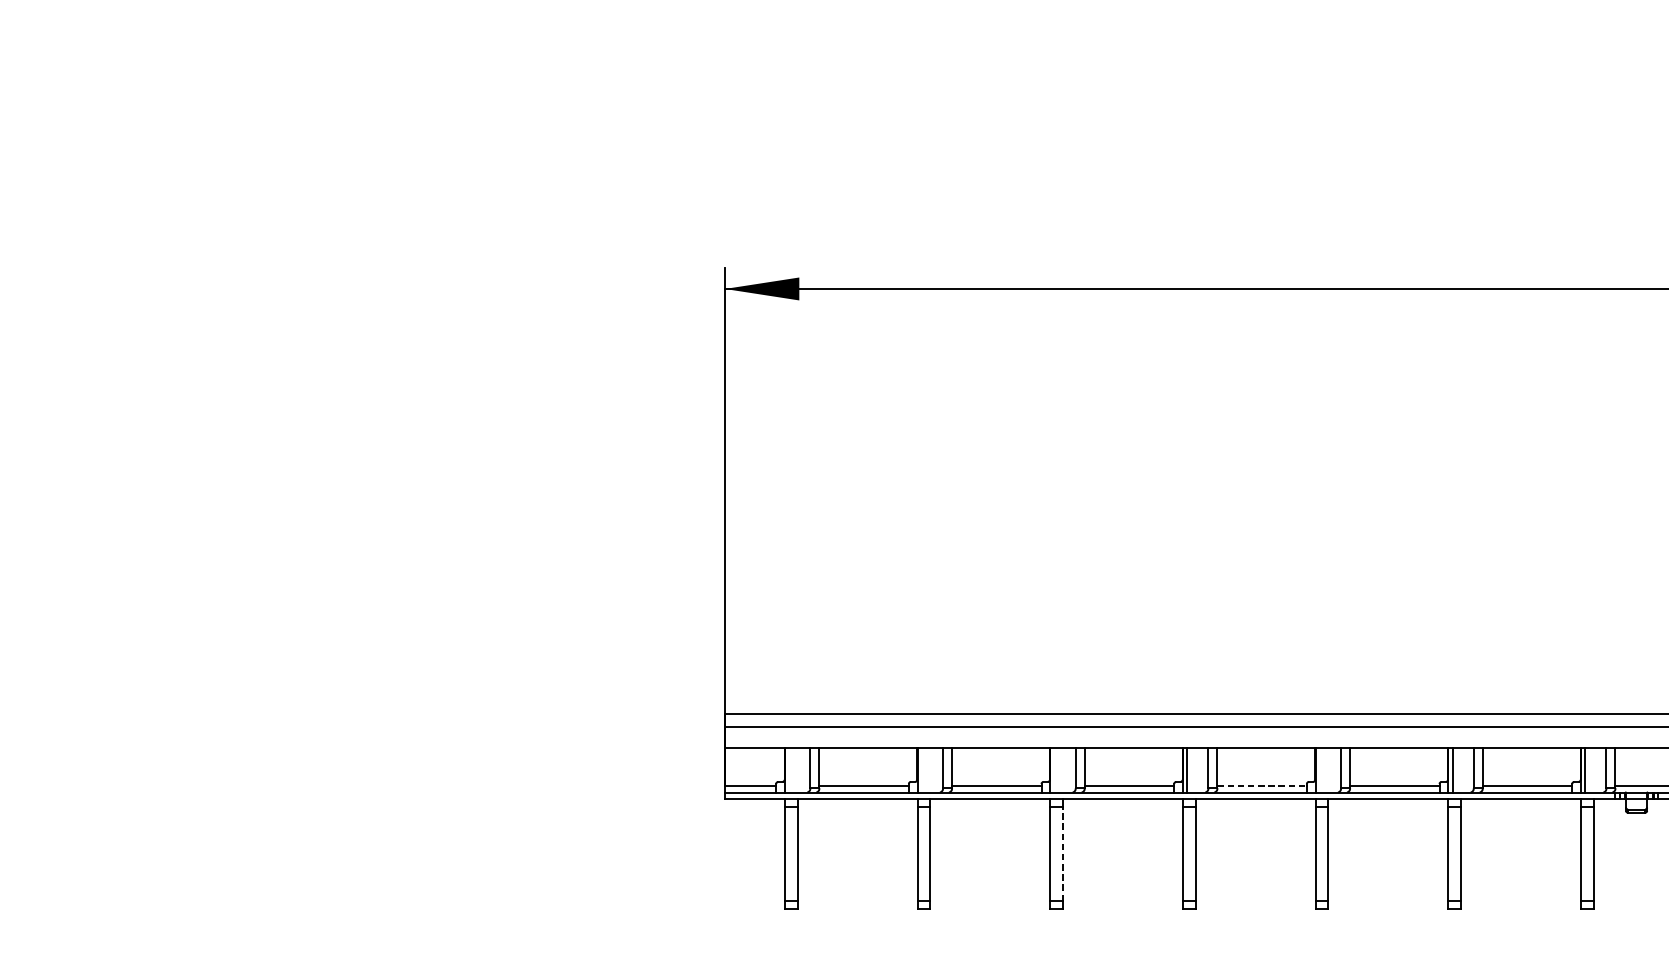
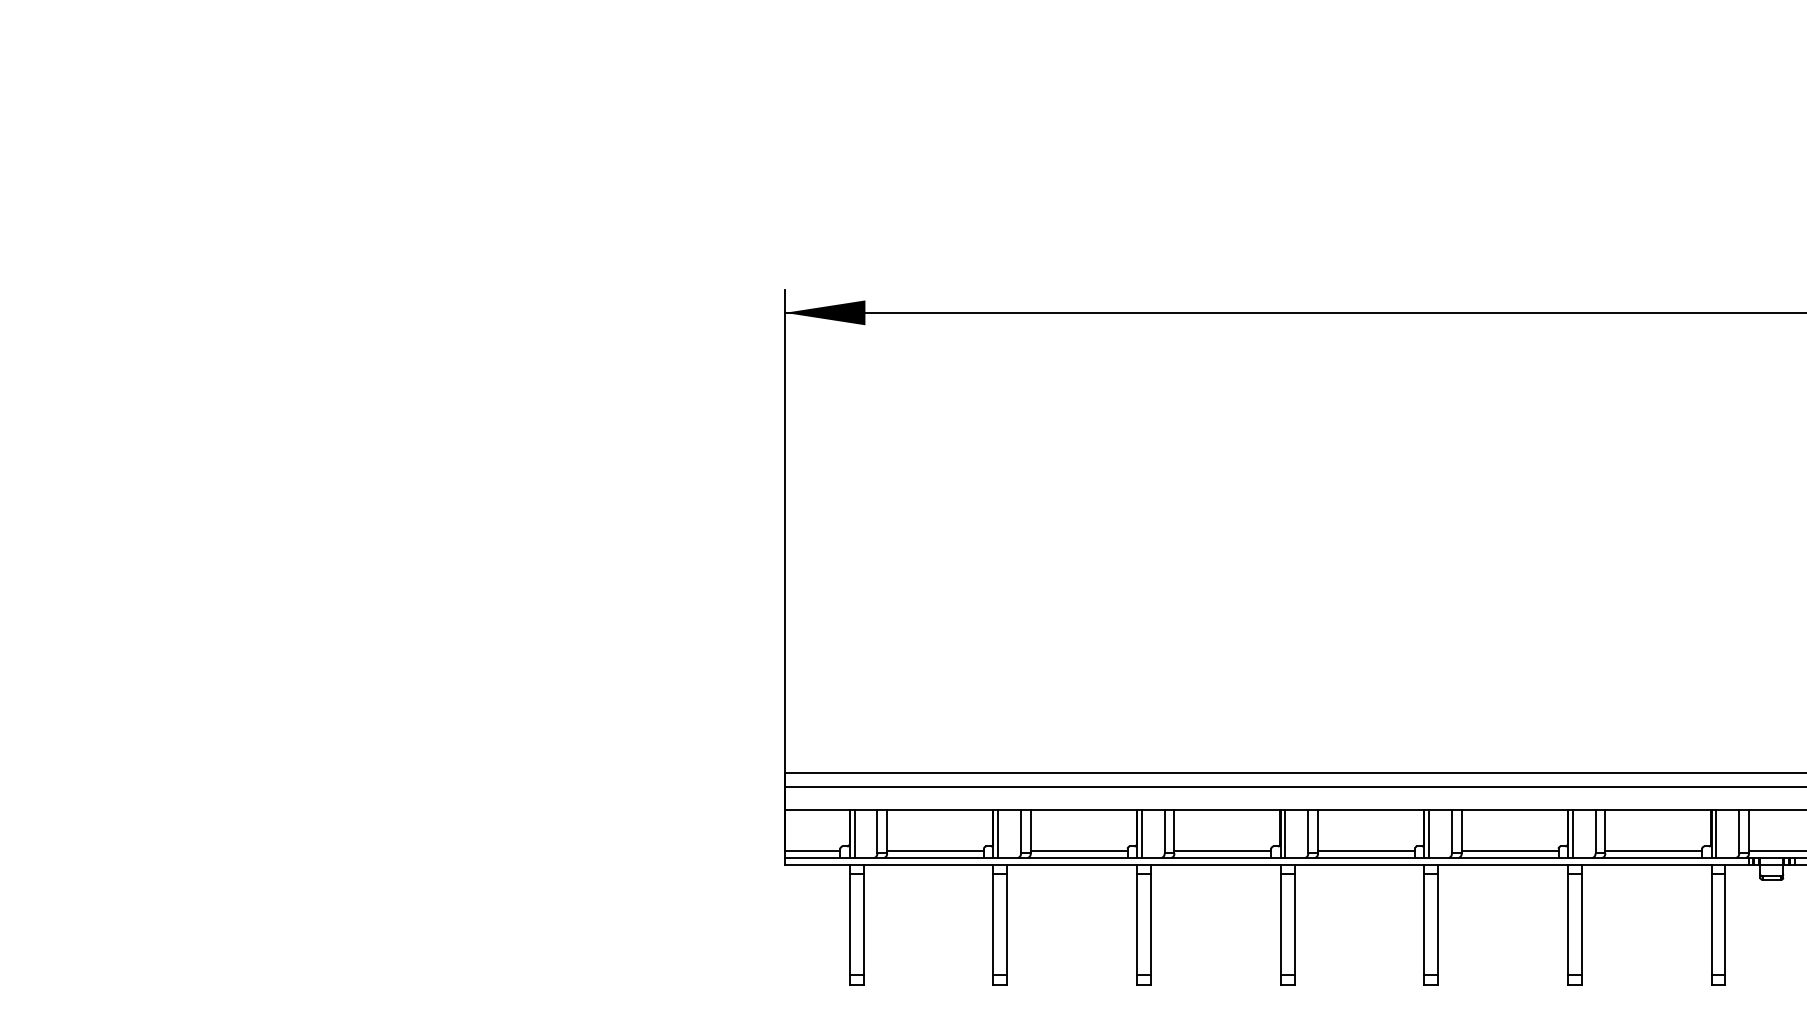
line: (789, 769) -> (854, 833), added
line: (922, 769) -> (998, 833), added
line: (1054, 769) -> (1141, 833), added
line: (1320, 769) -> (1429, 833), added
line: (1262, 786) -> (1366, 851), dashed -> solid
line: (1062, 853) -> (1150, 924), dashed -> solid

